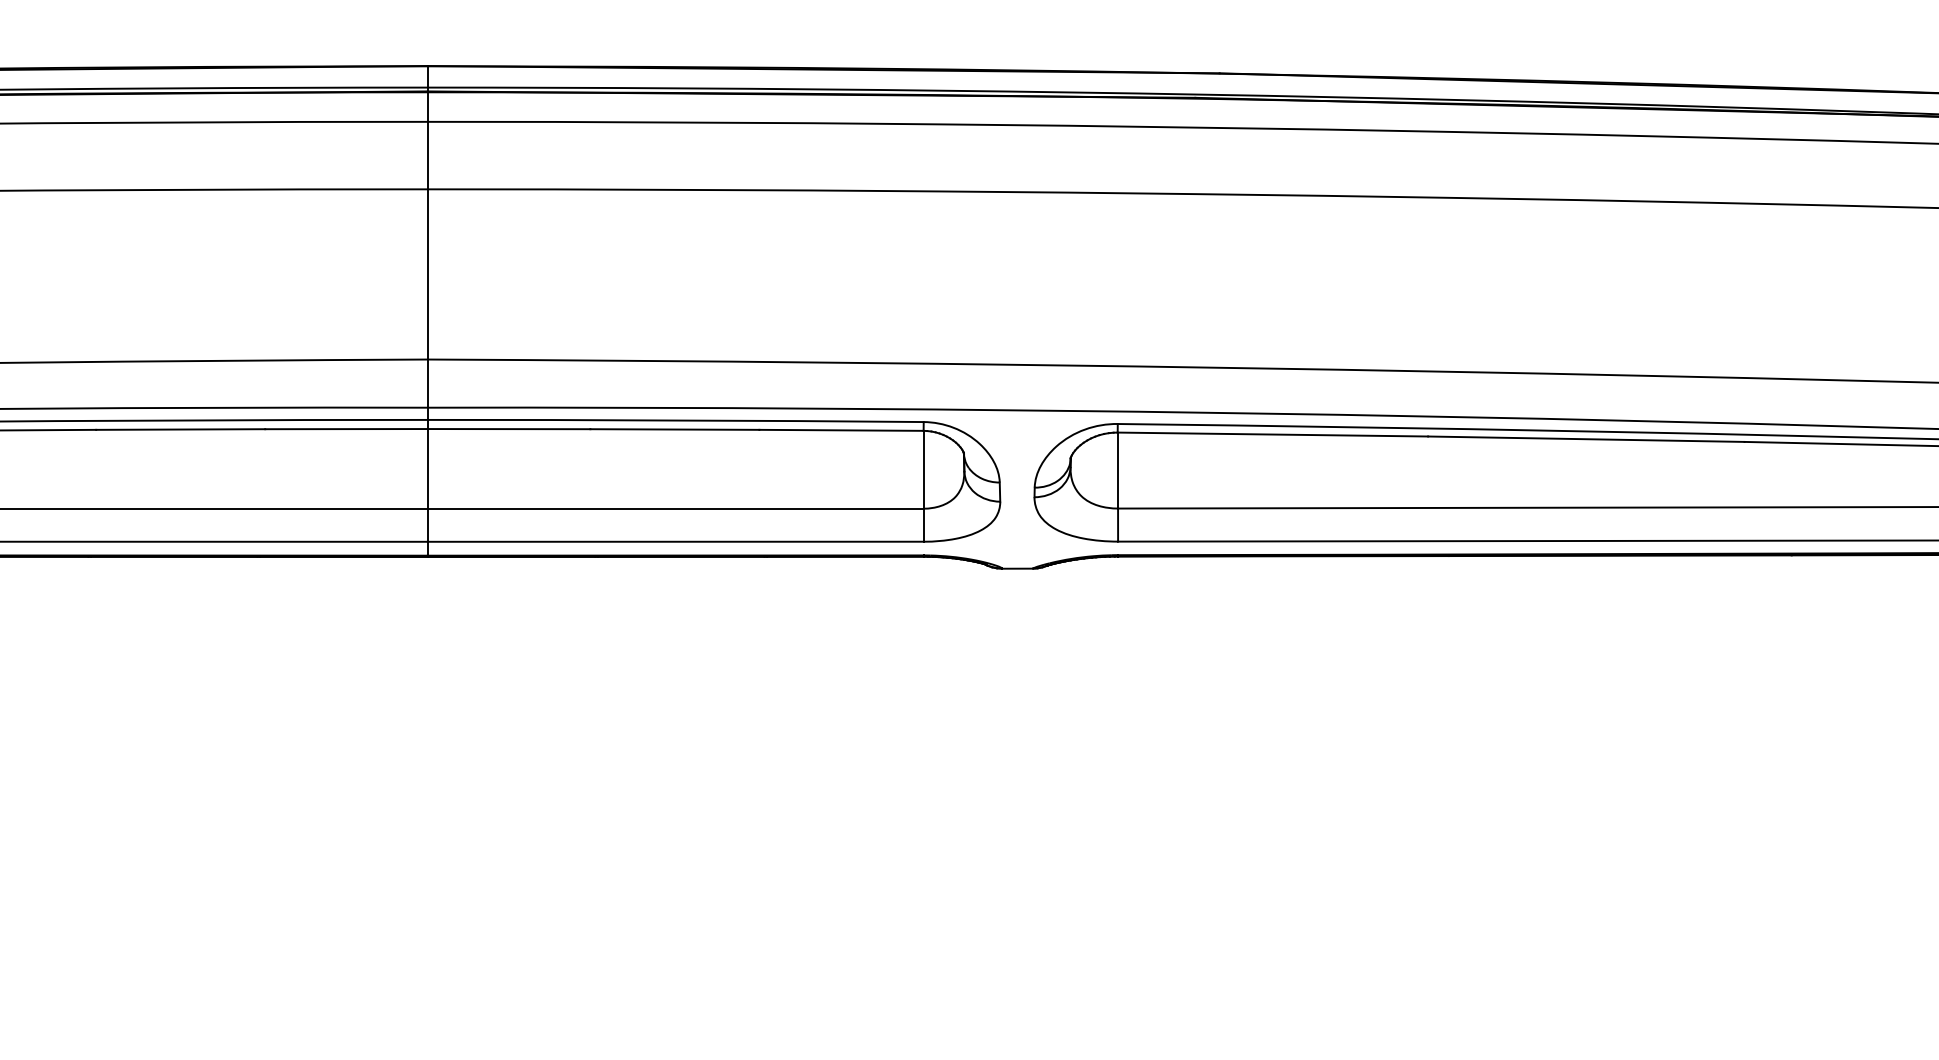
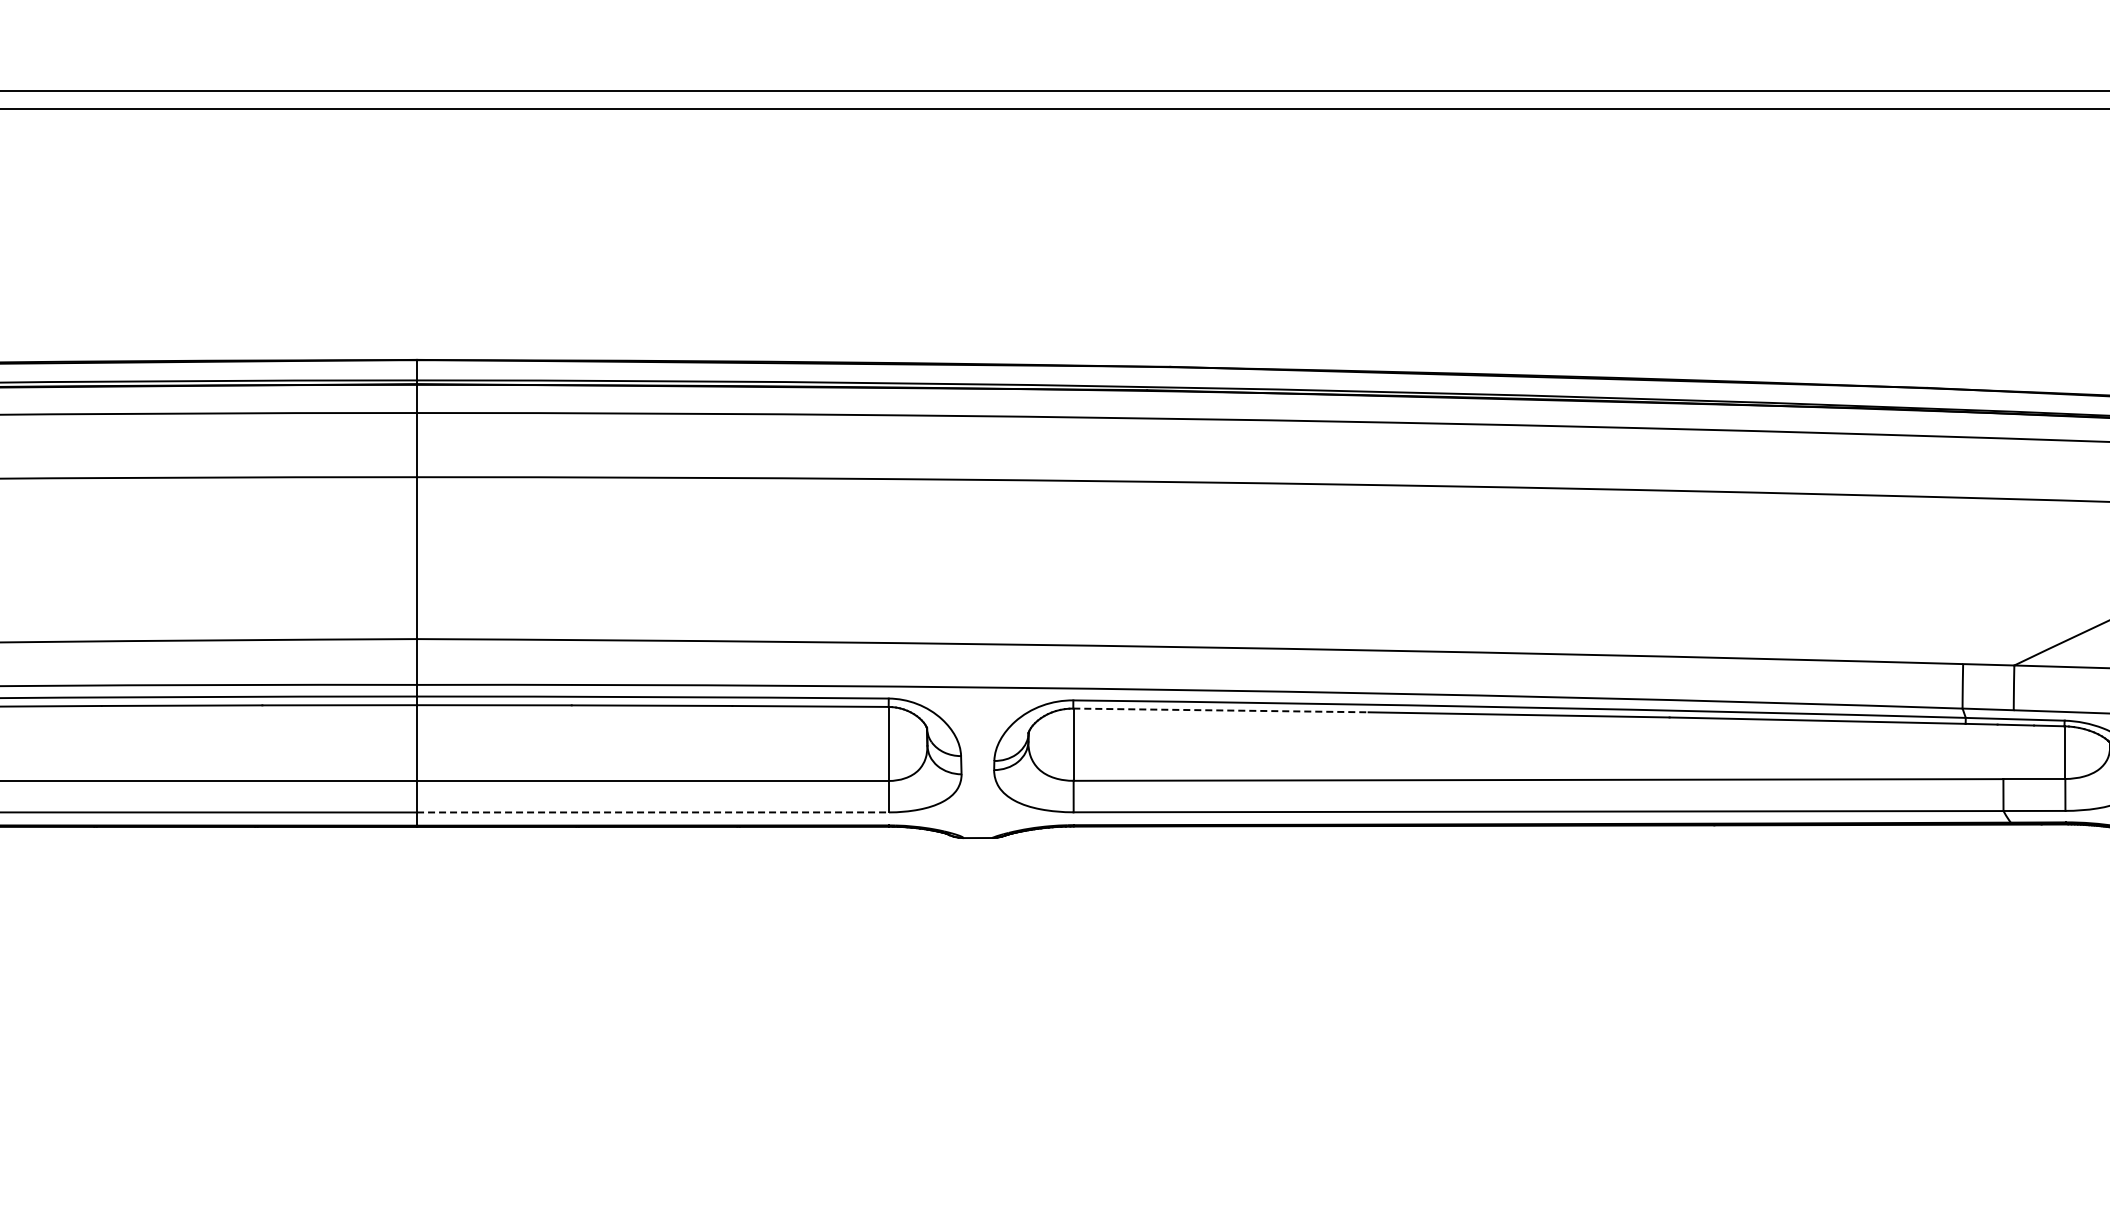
line: (1272, 434) -> (1220, 710), solid -> dashed
line: (676, 541) -> (653, 812), solid -> dashed

